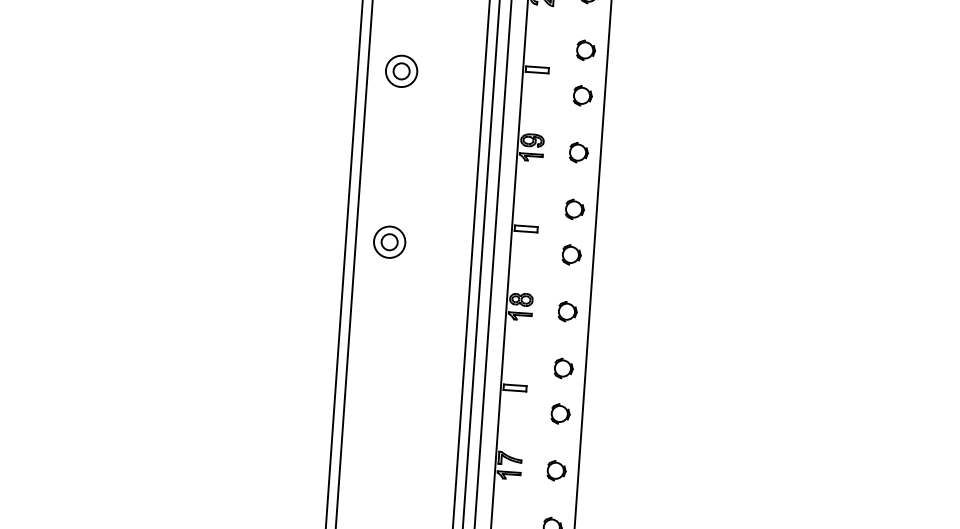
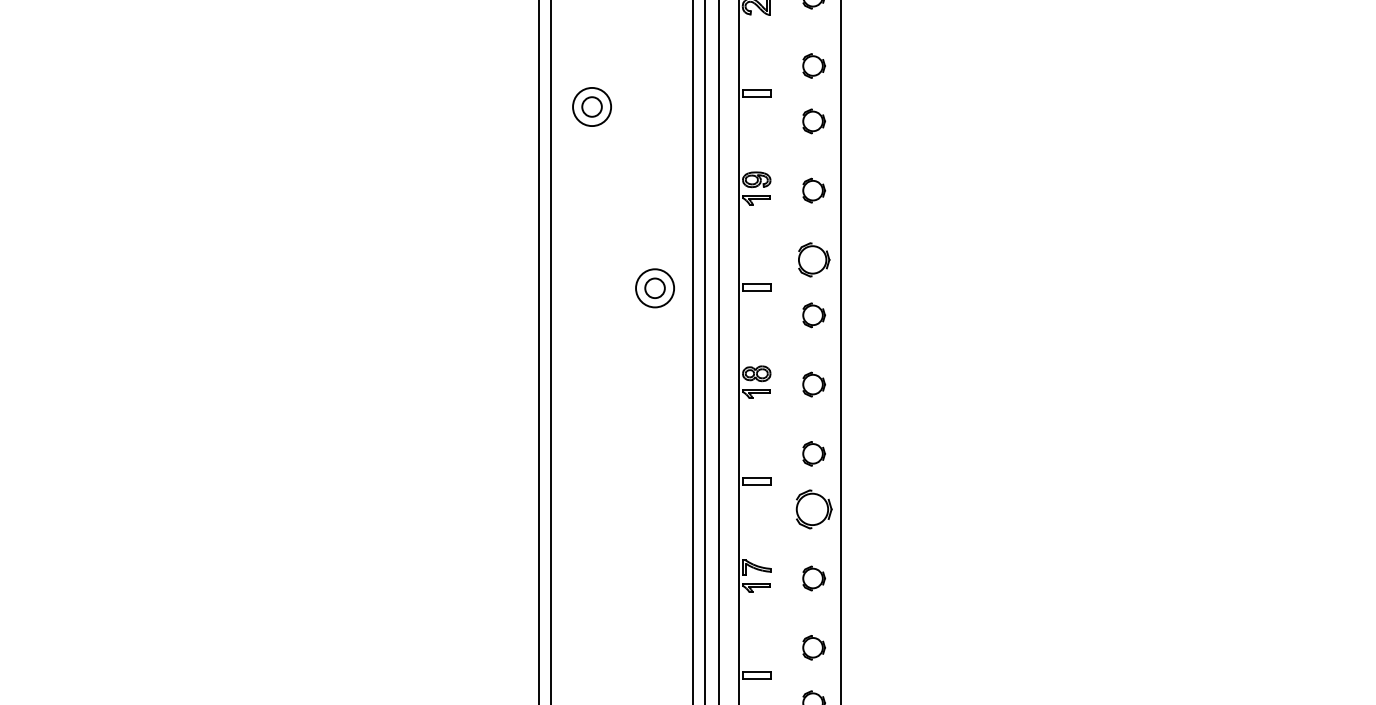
part: (574, 209) -> (813, 259), size x1.4
part: (389, 242) -> (654, 288), moved
part: (560, 413) -> (813, 508), size x1.6

